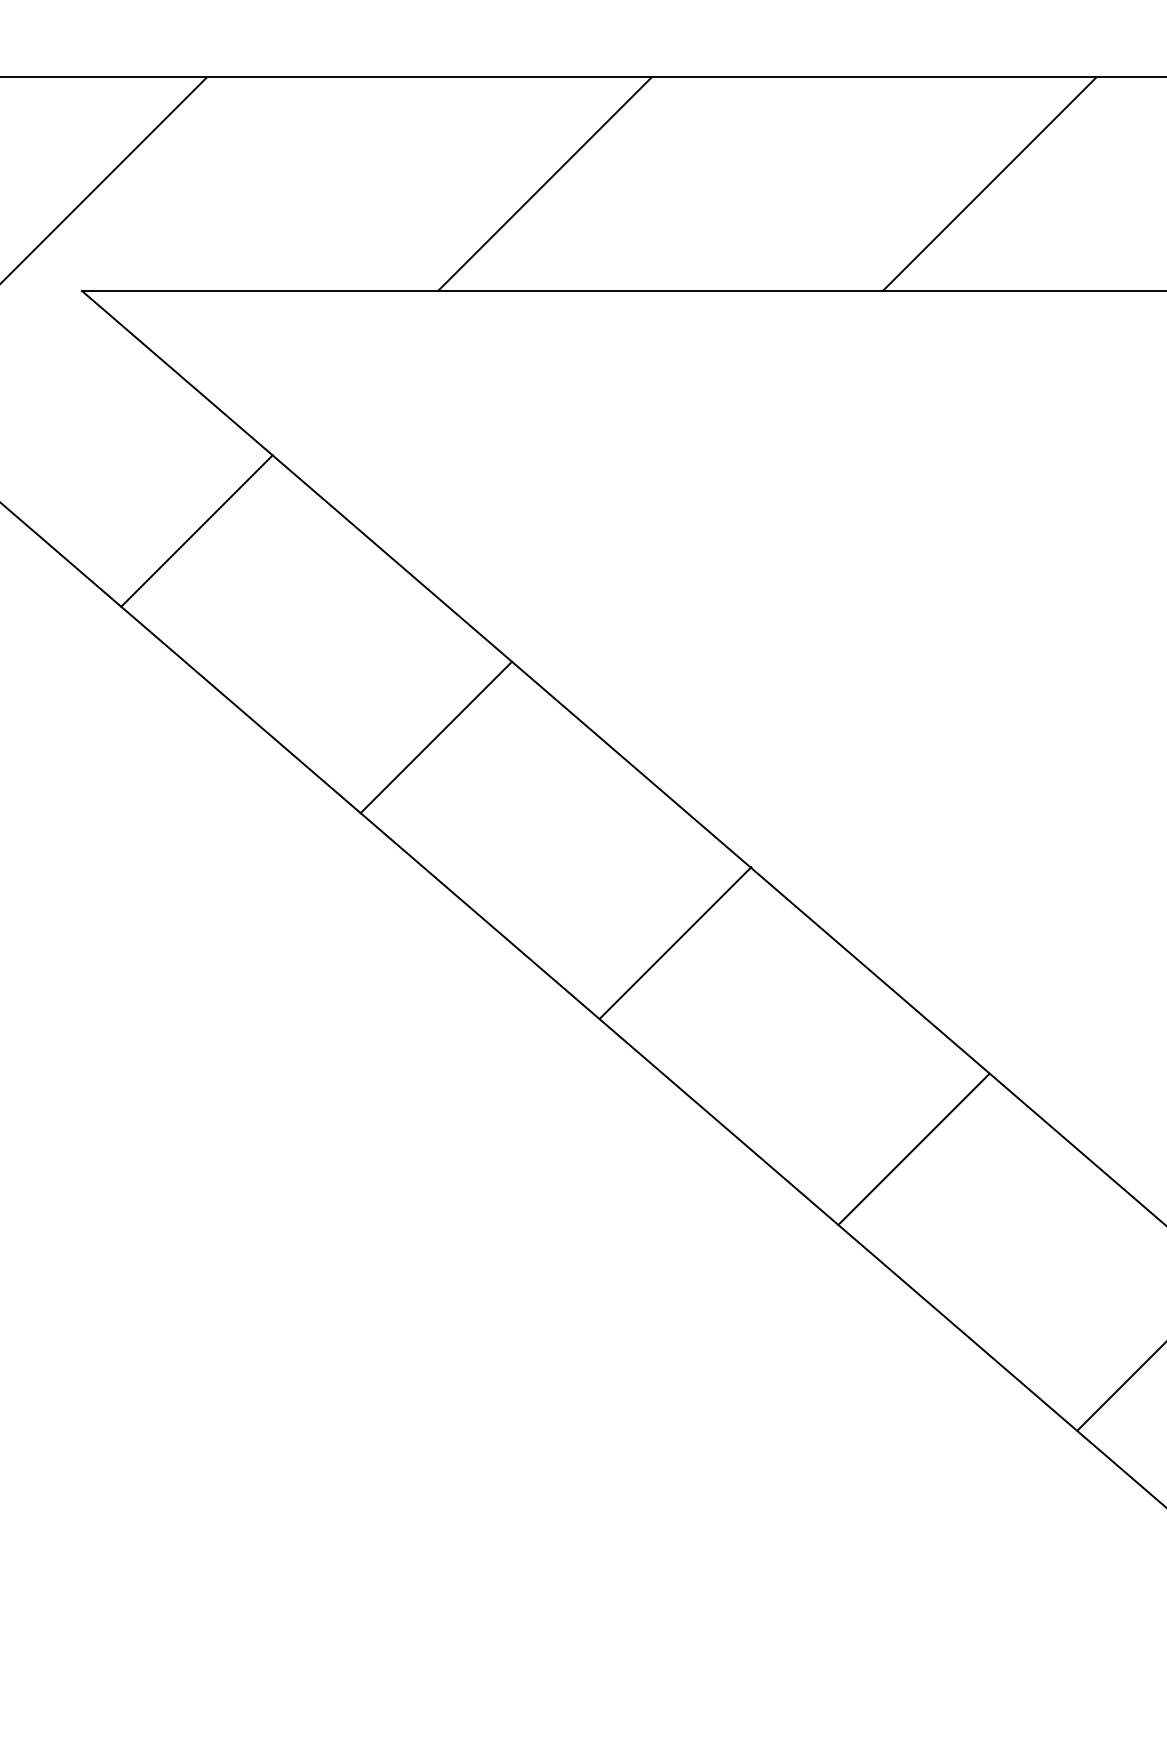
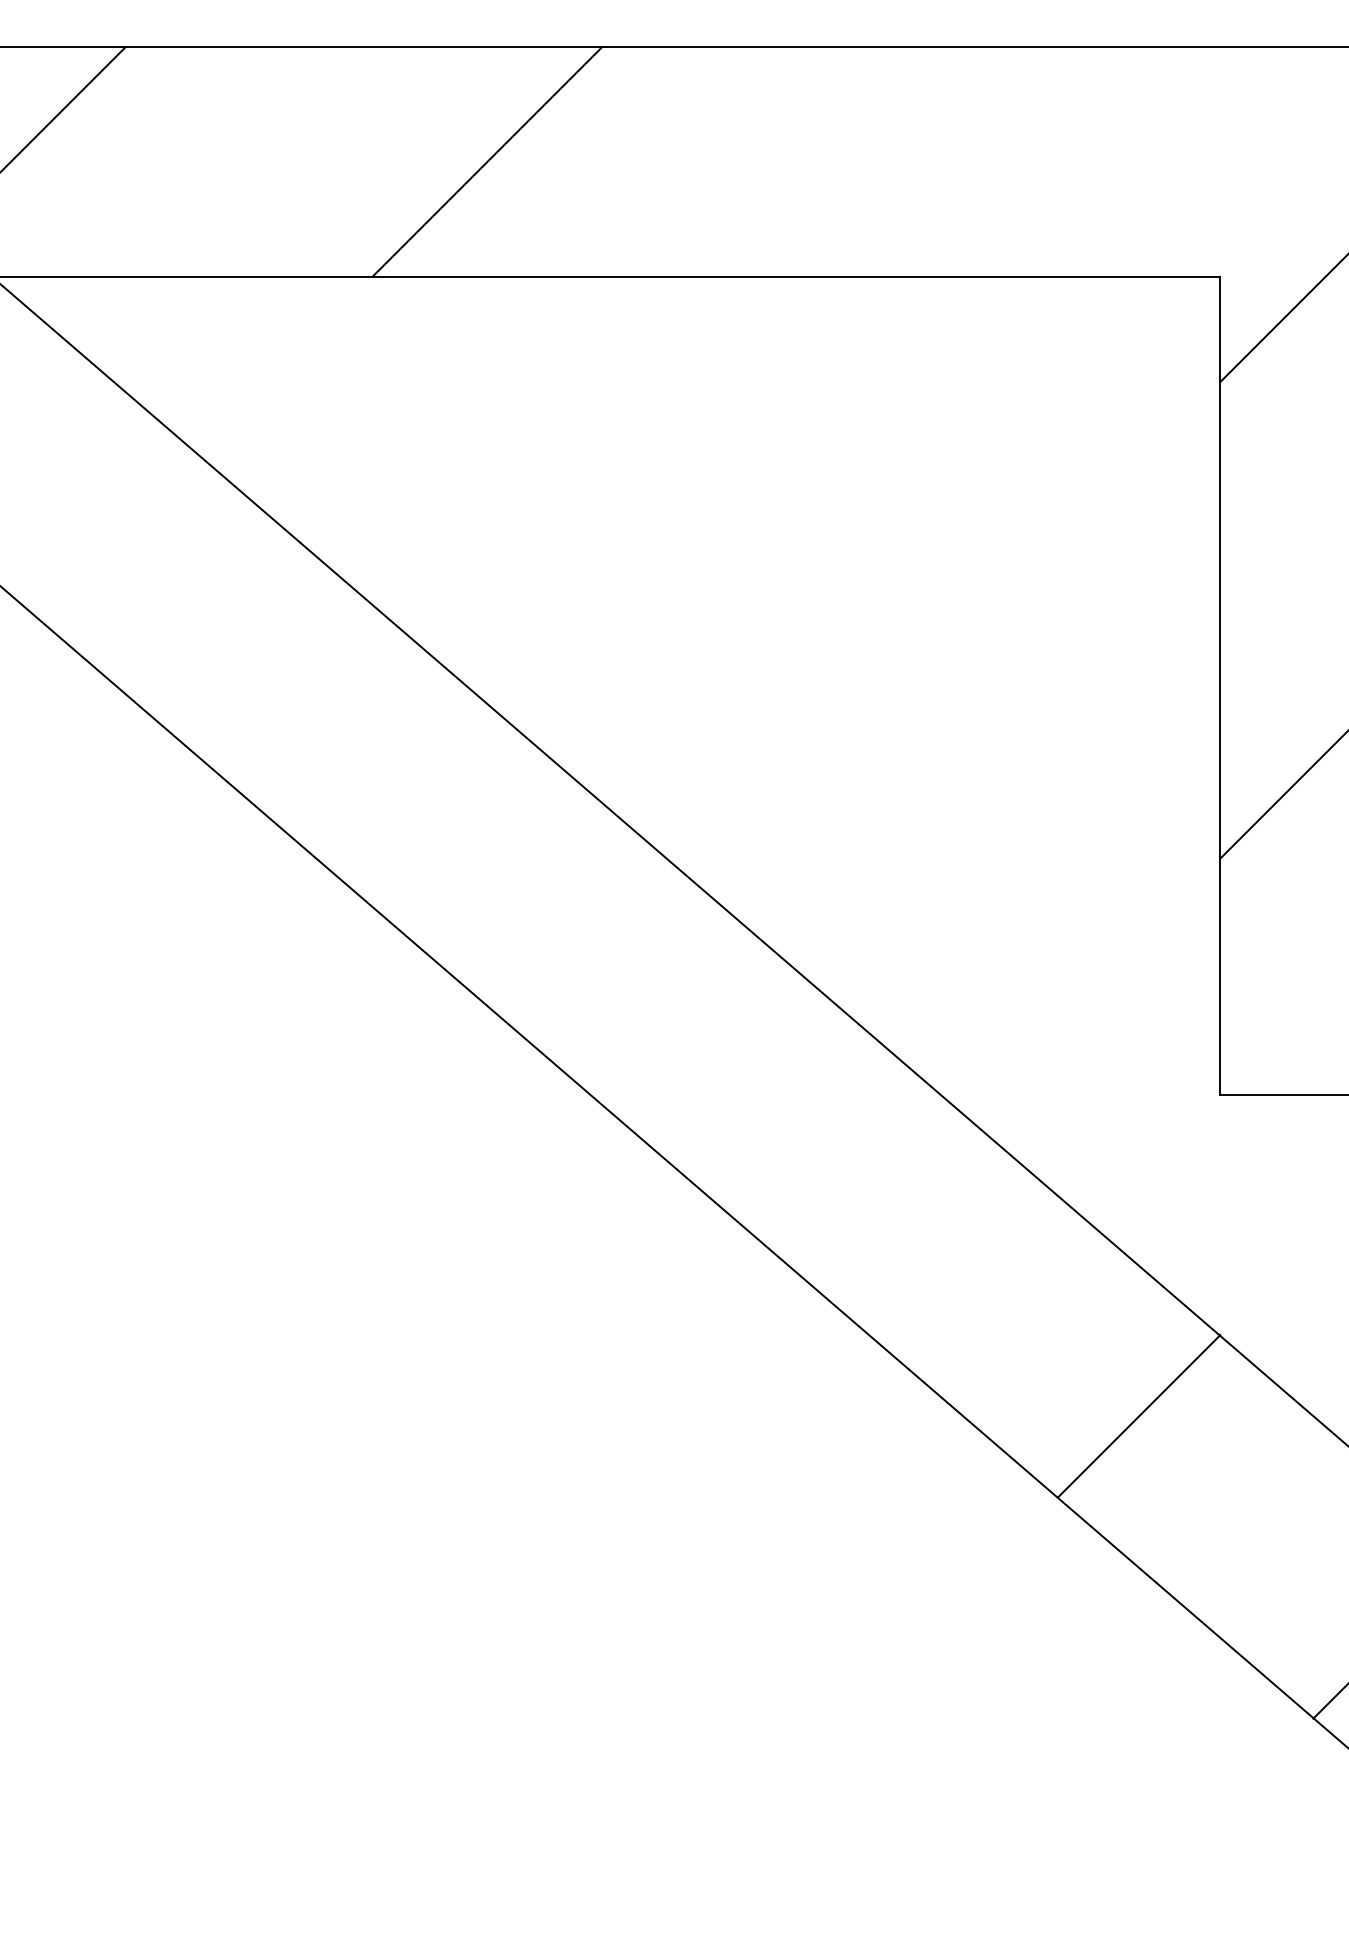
line: (989, 183) -> (963, 161), removed
line: (196, 530) -> (114, 533), removed
line: (435, 737) -> (370, 754), removed
line: (675, 942) -> (627, 974), removed
line: (913, 1149) -> (882, 1196), removed

